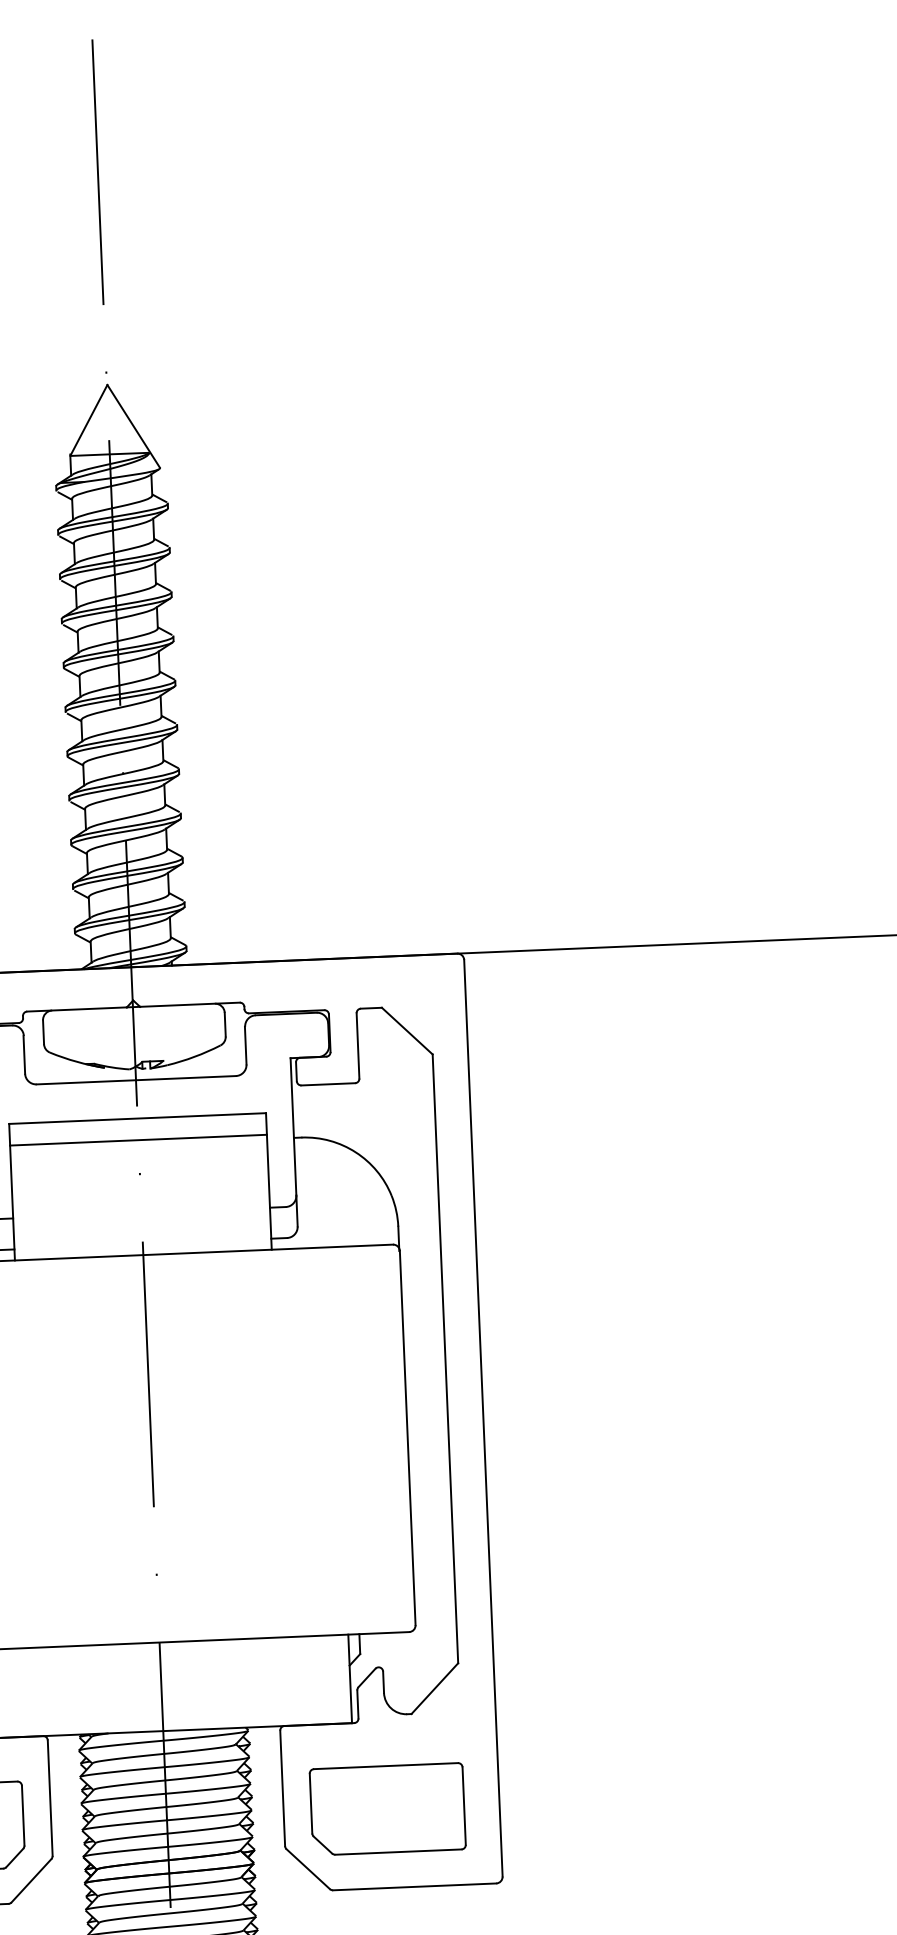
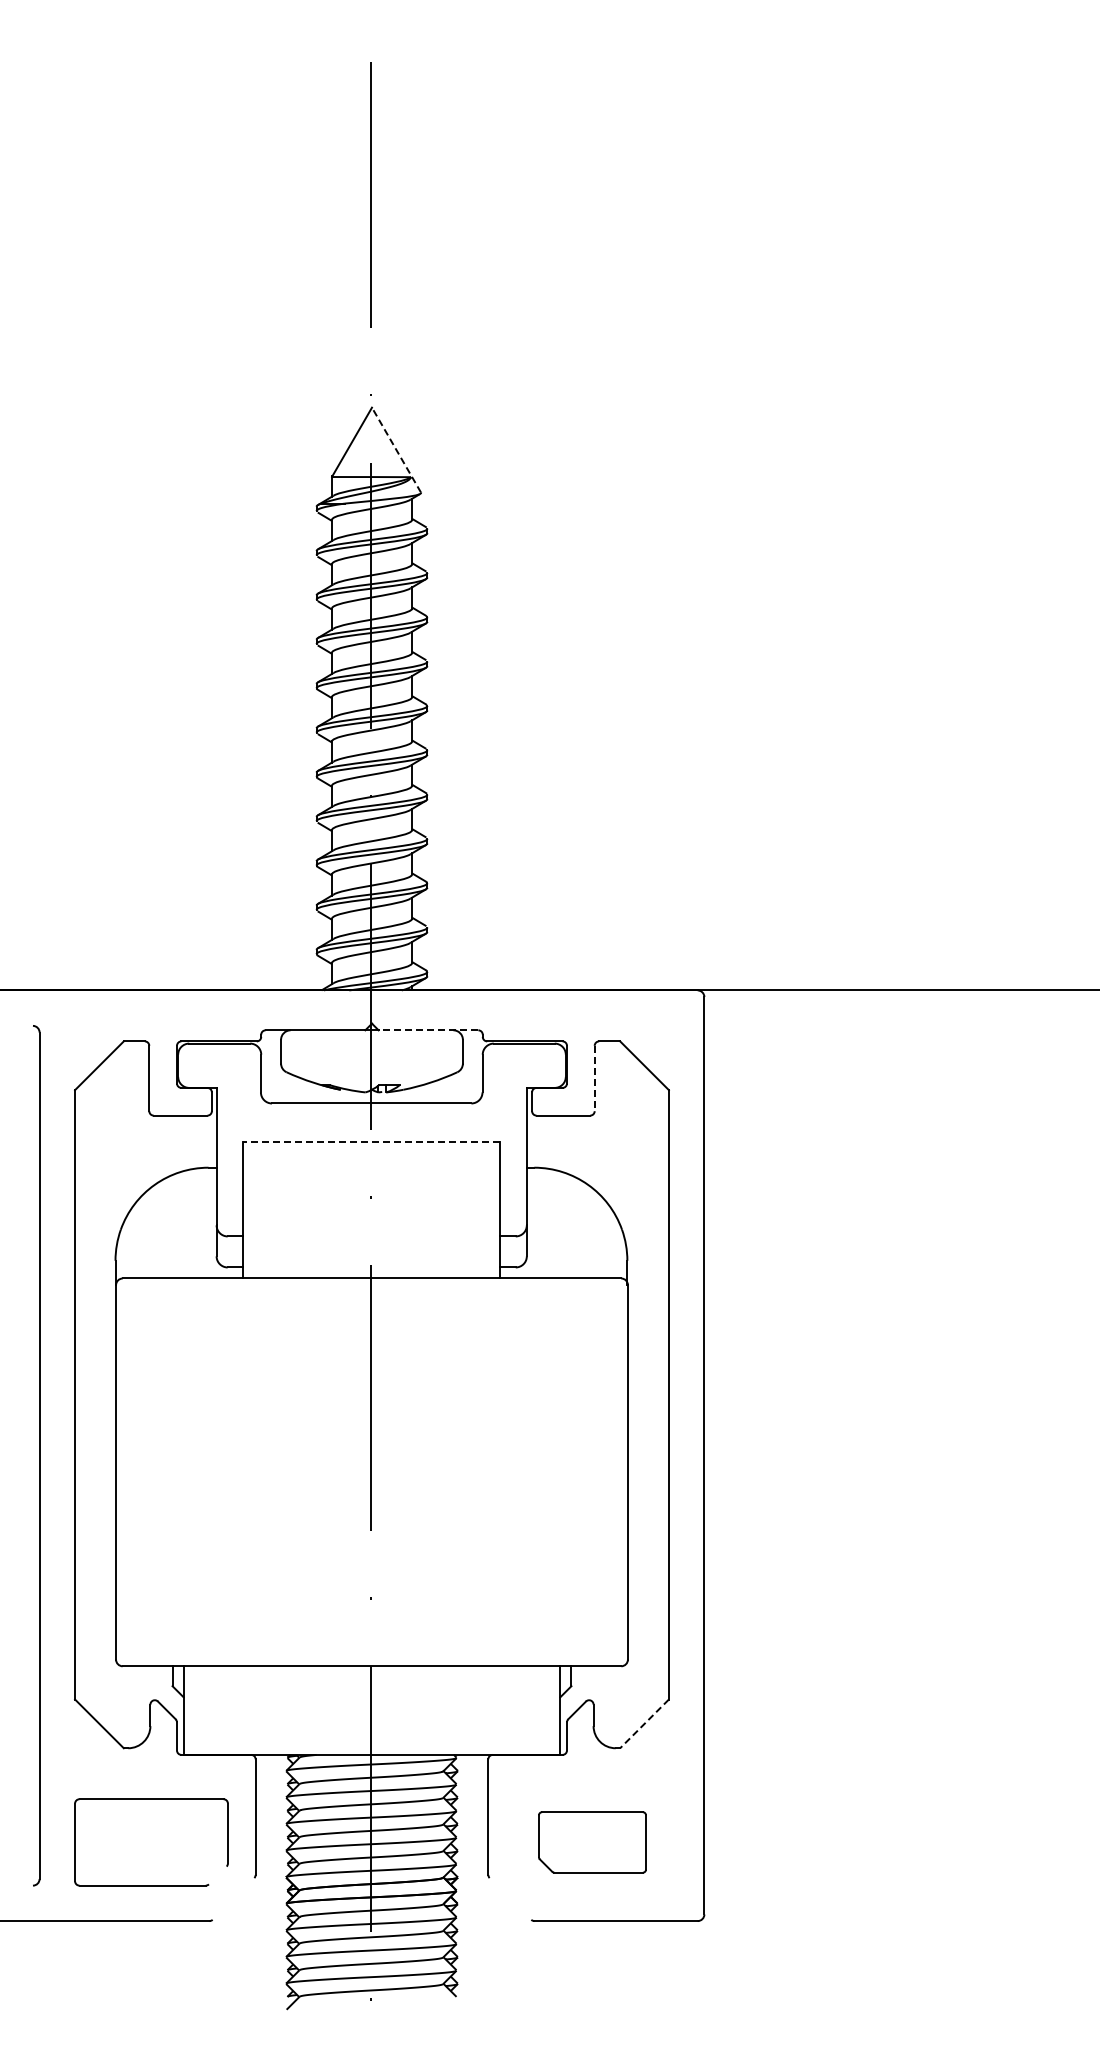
line: (133, 426) -> (396, 450), solid -> dashed
line: (189, 1004) -> (428, 1030), solid -> dashed
line: (357, 1045) -> (594, 1078), solid -> dashed
line: (137, 1118) -> (371, 1141), solid -> dashed
line: (137, 1140) -> (370, 1163), removed
line: (434, 1689) -> (644, 1724), solid -> dashed
part: (387, 1809) -> (592, 1842), size x0.7
line: (14, 1858) -> (217, 1875), removed
line: (308, 1868) -> (510, 1898), removed
line: (31, 1880) -> (233, 1898), removed

